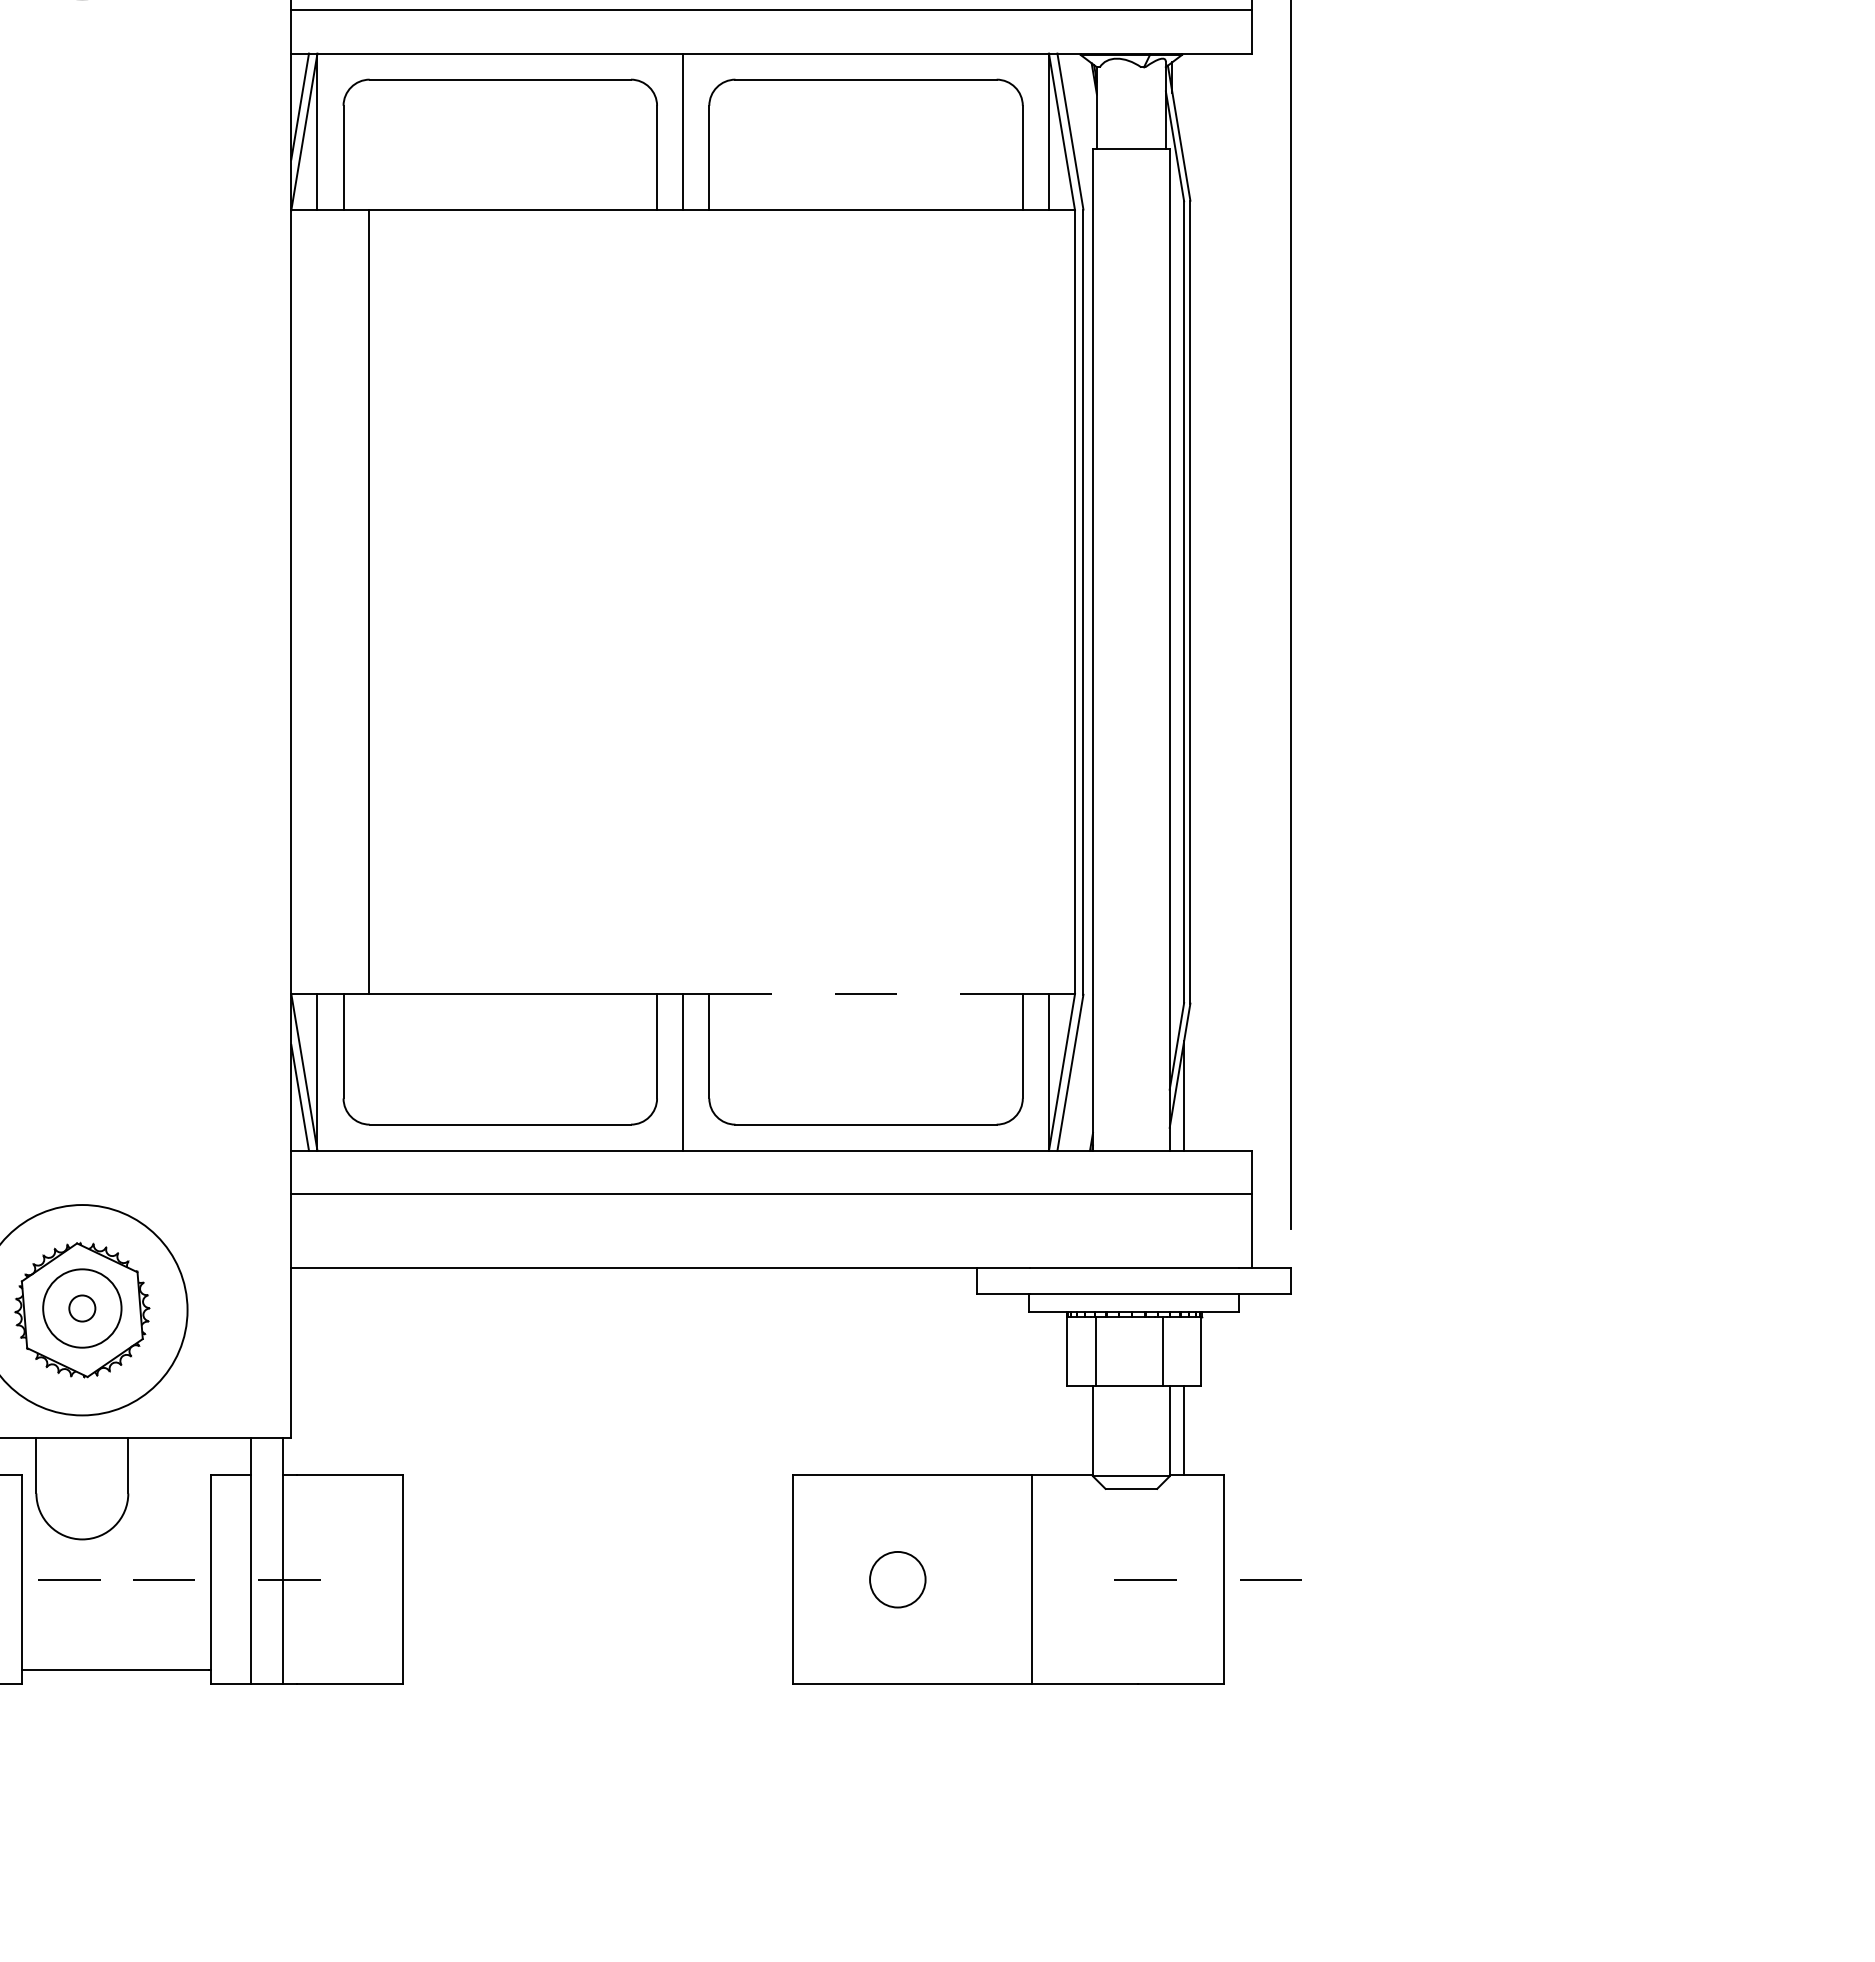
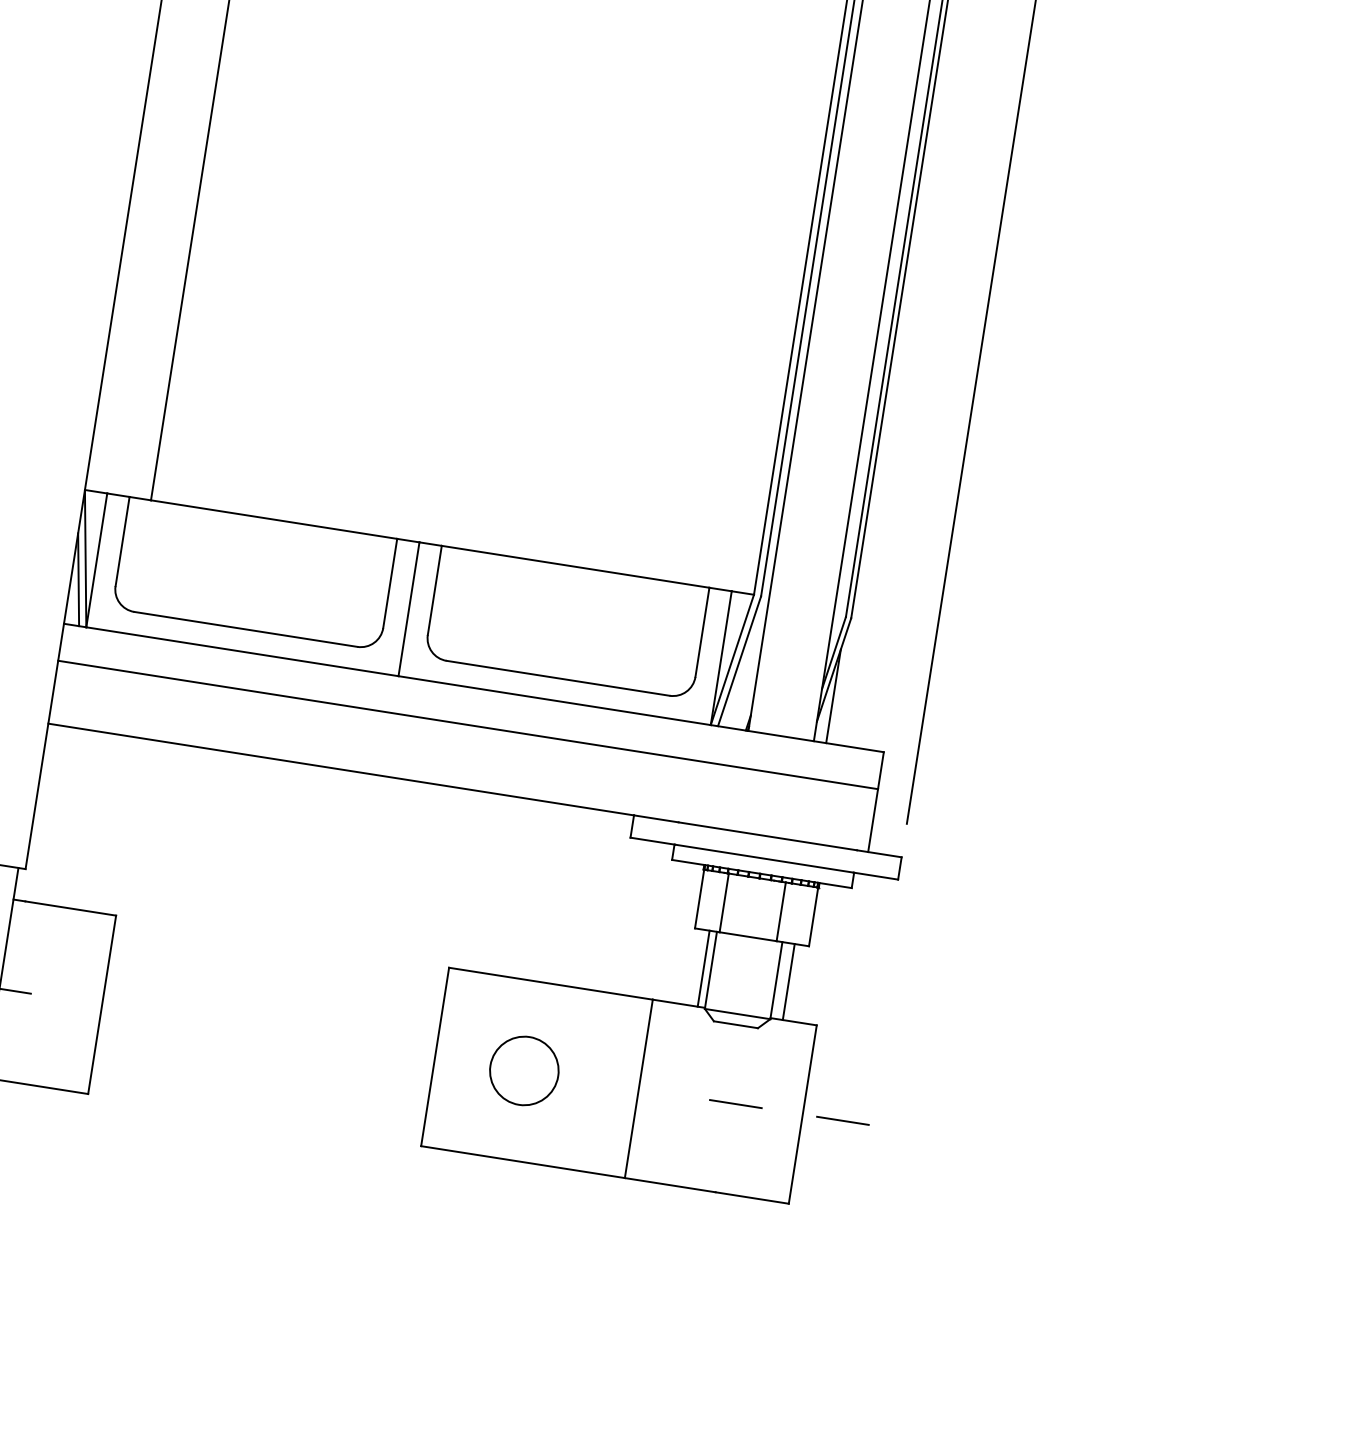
line: (866, 994) -> (575, 567), dashed -> solid
line: (1084, 1430) -> (703, 968), added
circle: (897, 1579) -> (524, 1070), size x1.43

